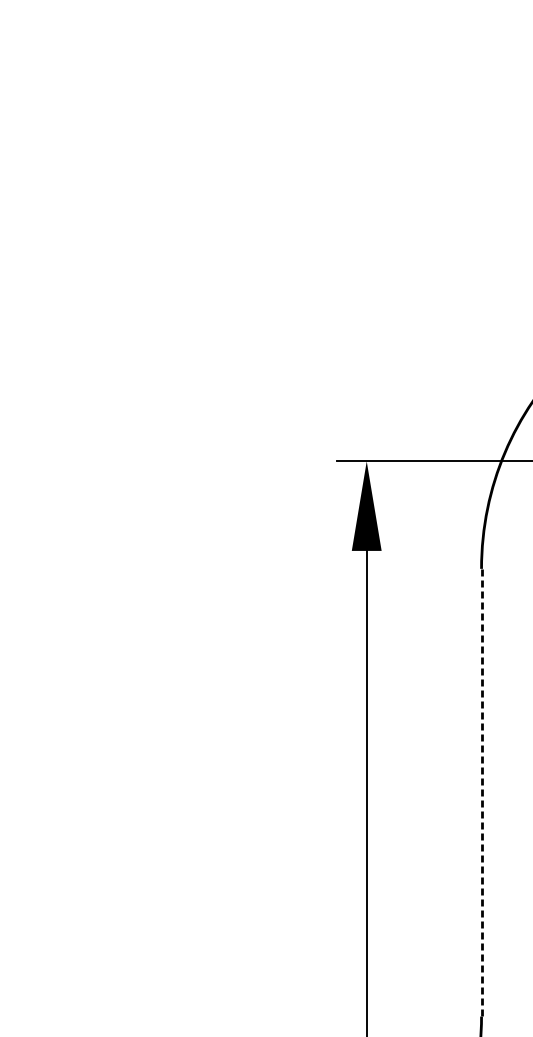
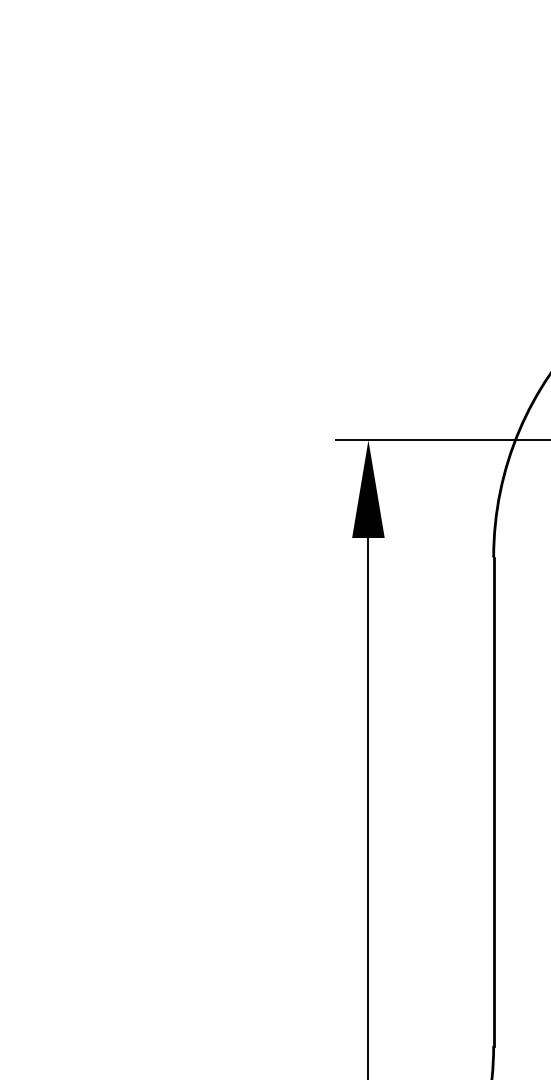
line: (481, 792) -> (493, 801), dashed -> solid

